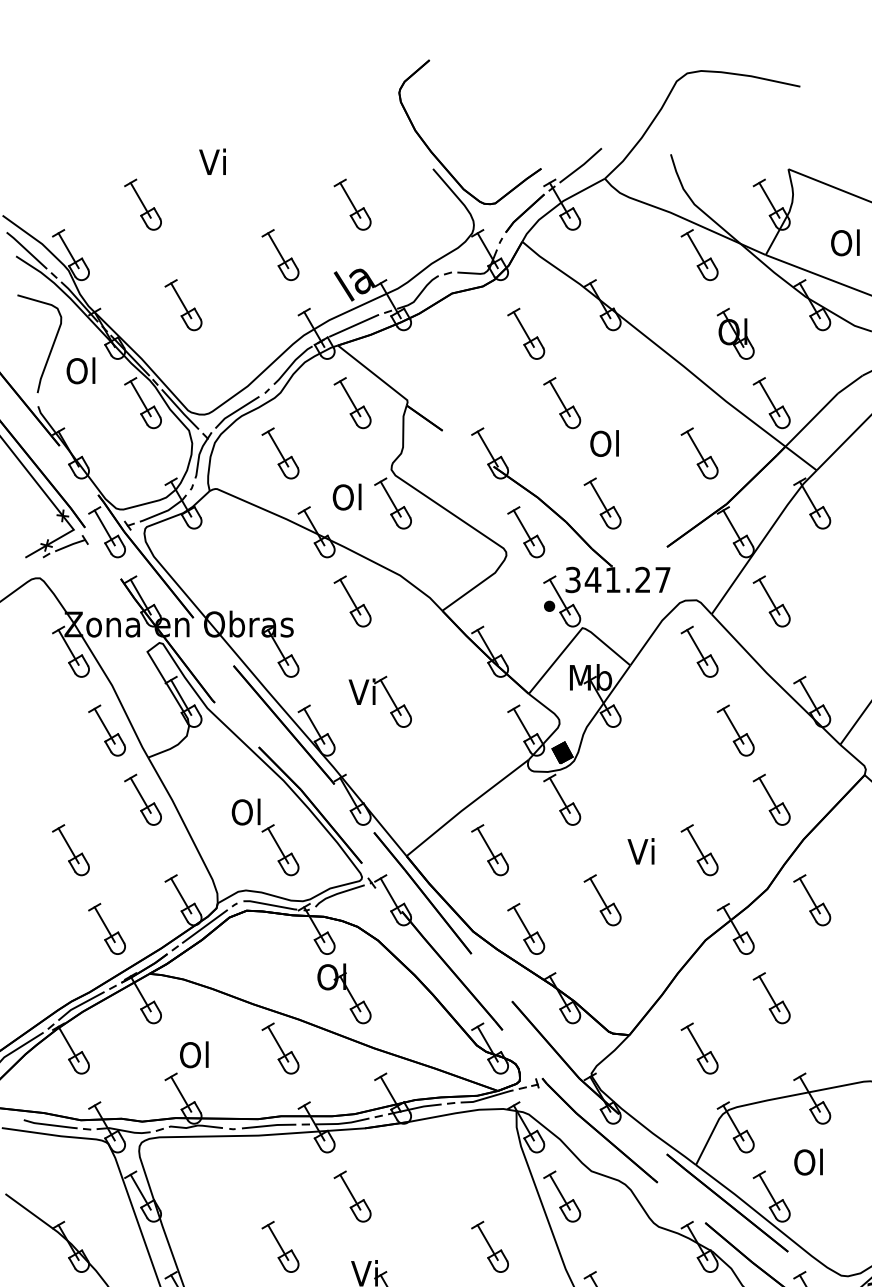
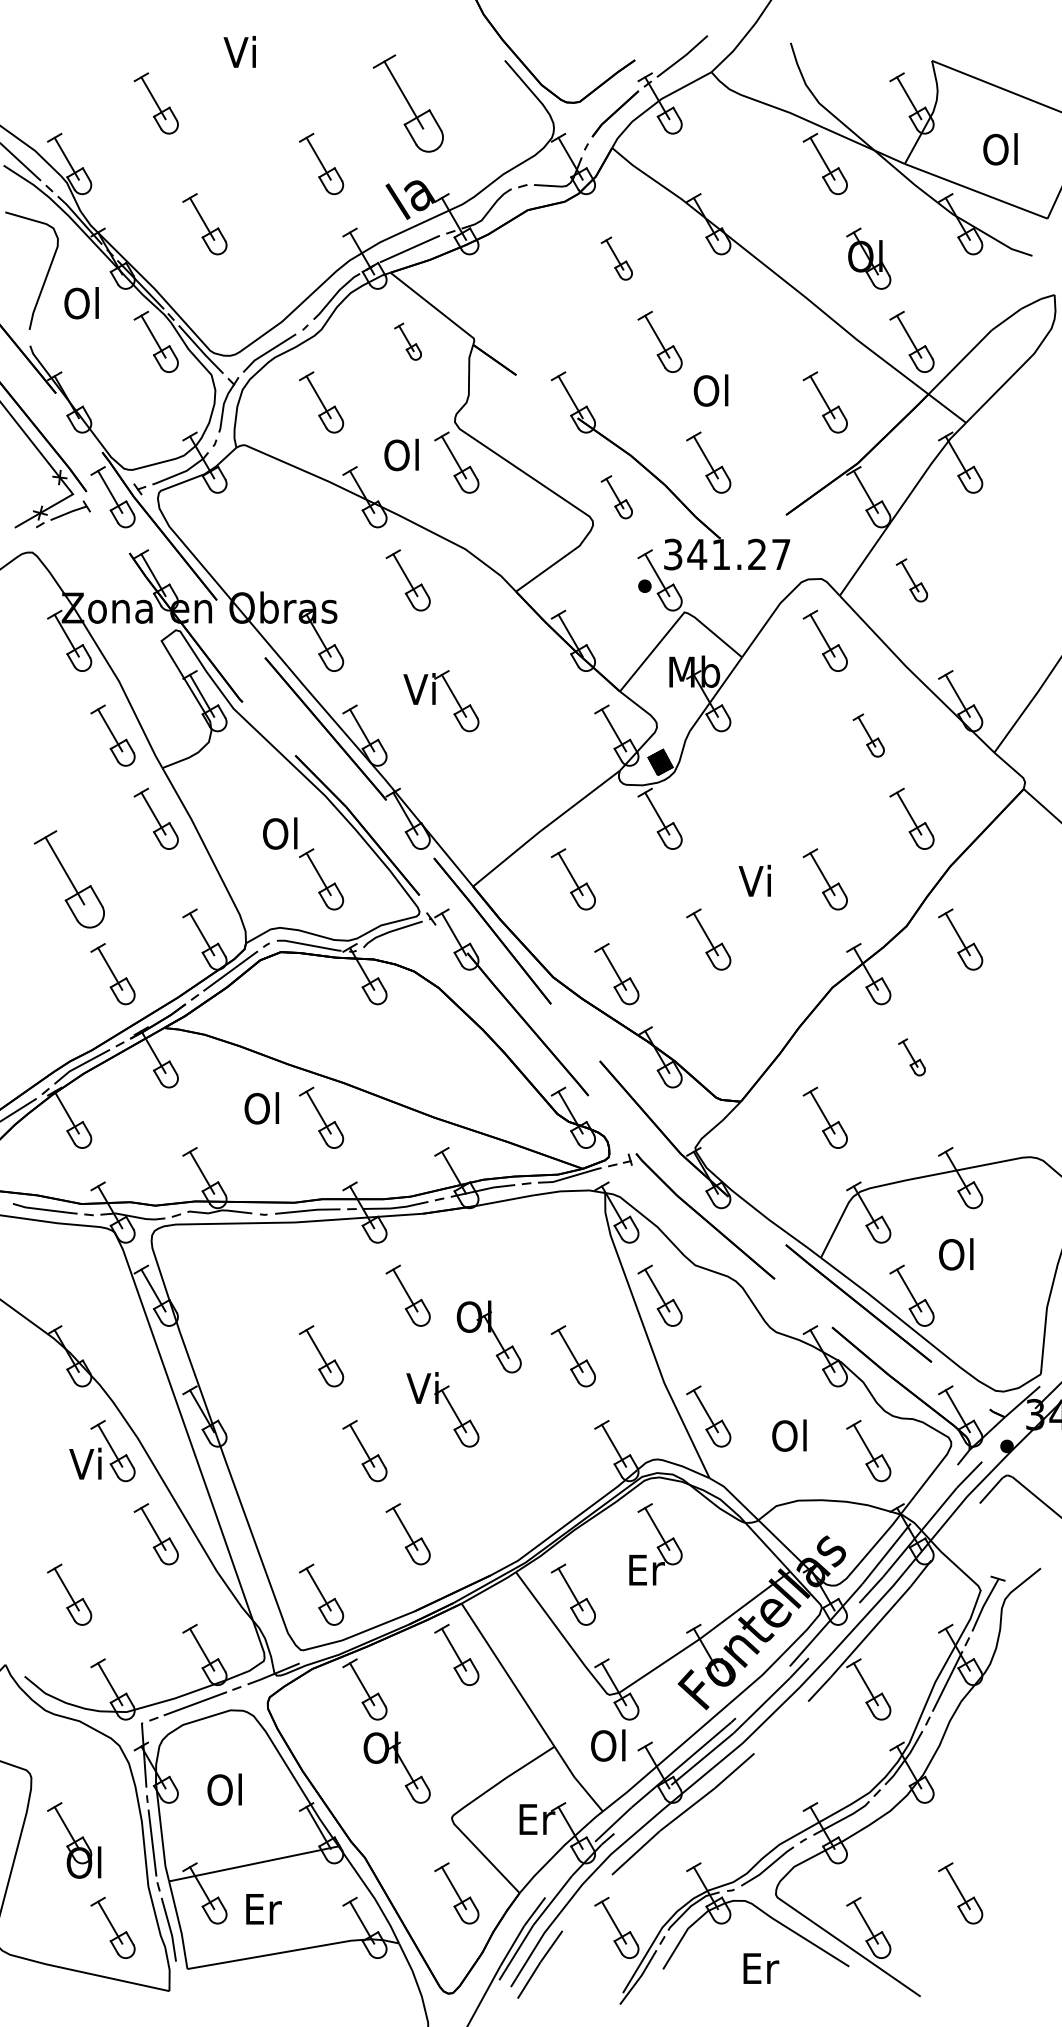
part: (352, 204) -> (407, 103), size x1.6
part: (525, 333) -> (616, 258), size x0.7
part: (352, 402) -> (407, 341), size x0.6
part: (525, 532) -> (616, 497), size x0.7
part: (771, 601) -> (911, 580), size x0.7
part: (735, 730) -> (868, 735), size x0.7
part: (70, 850) -> (69, 879), size x1.6
part: (343, 993) -> (488, 1336), moved
part: (771, 998) -> (911, 1057), size x0.6
text: (194, 1054) -> (261, 1108), moved

